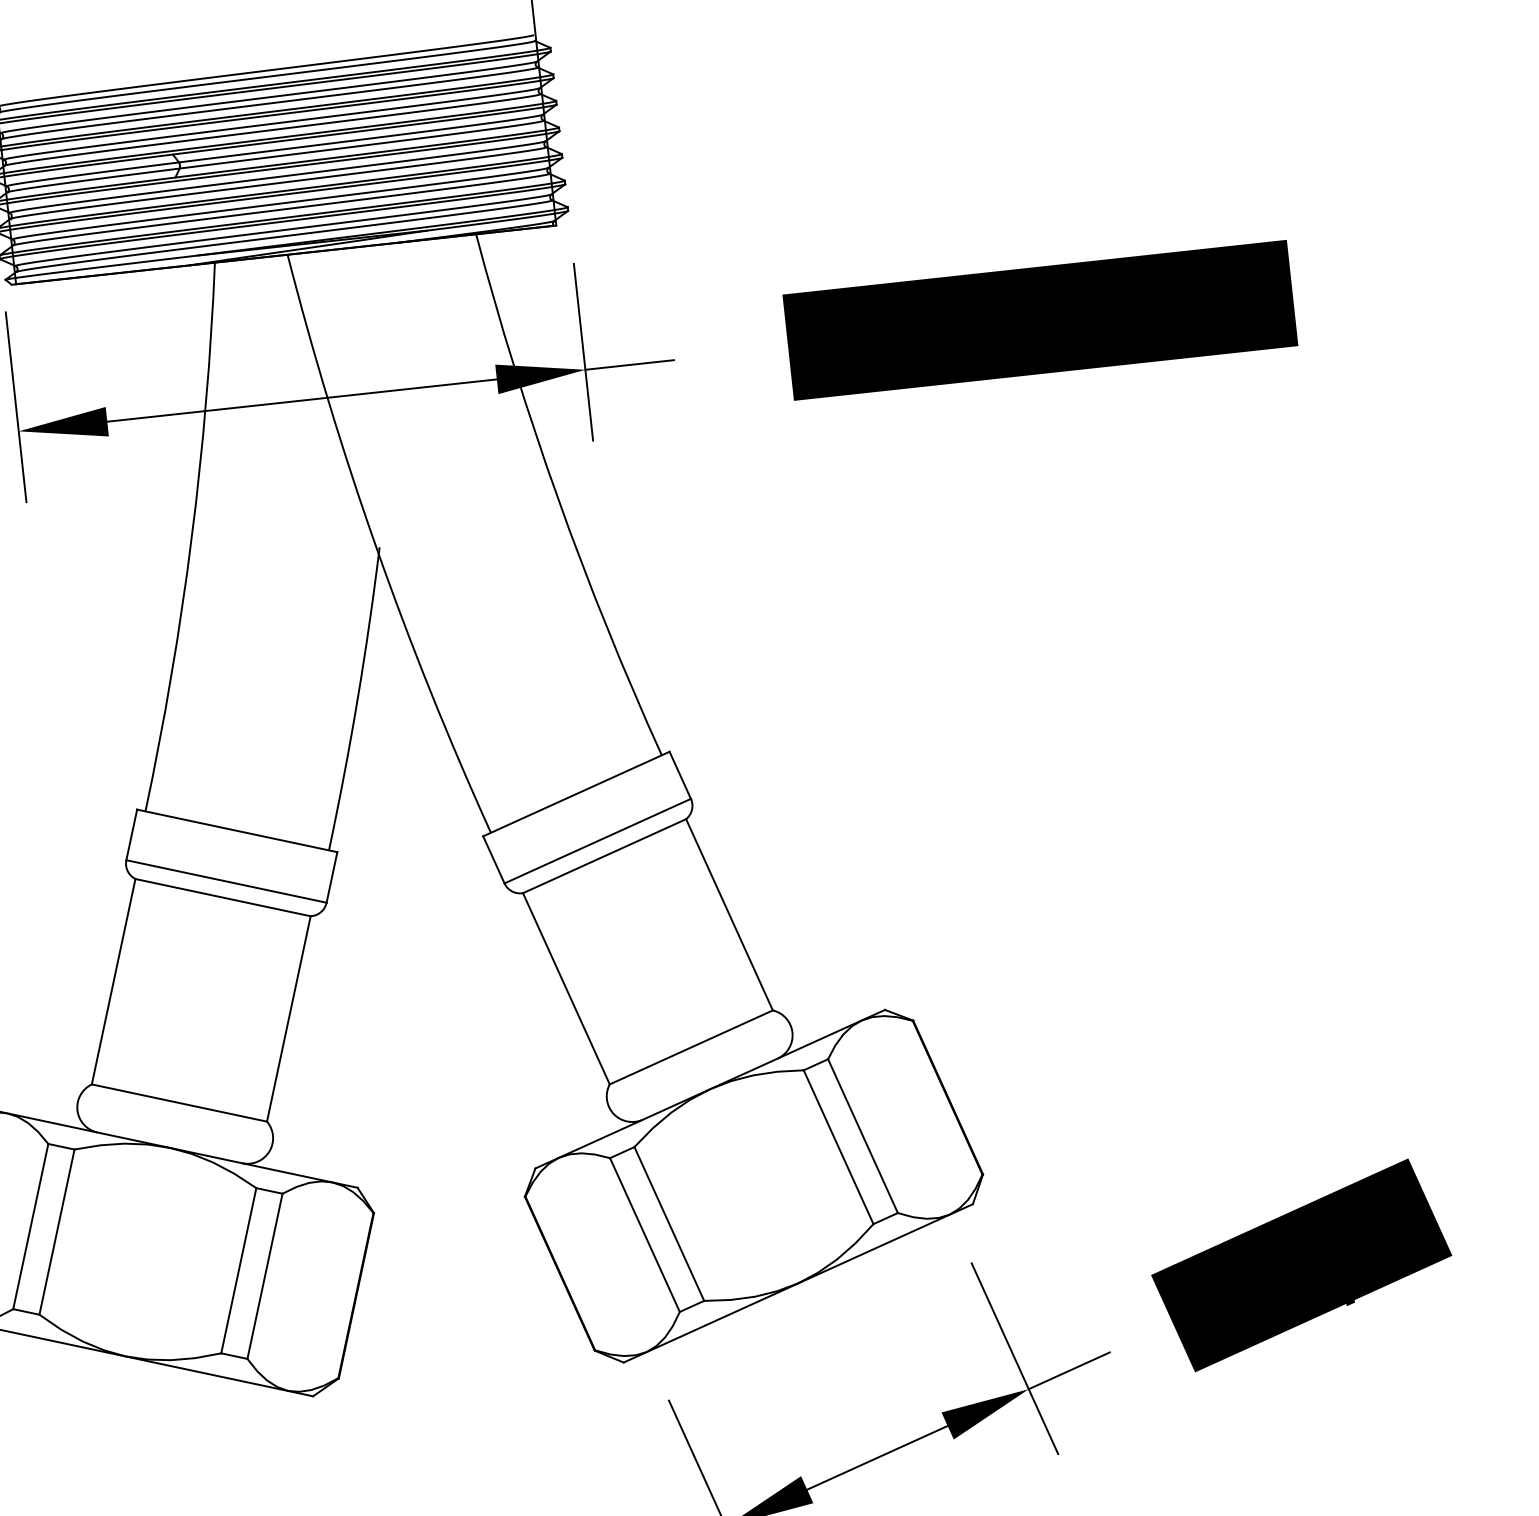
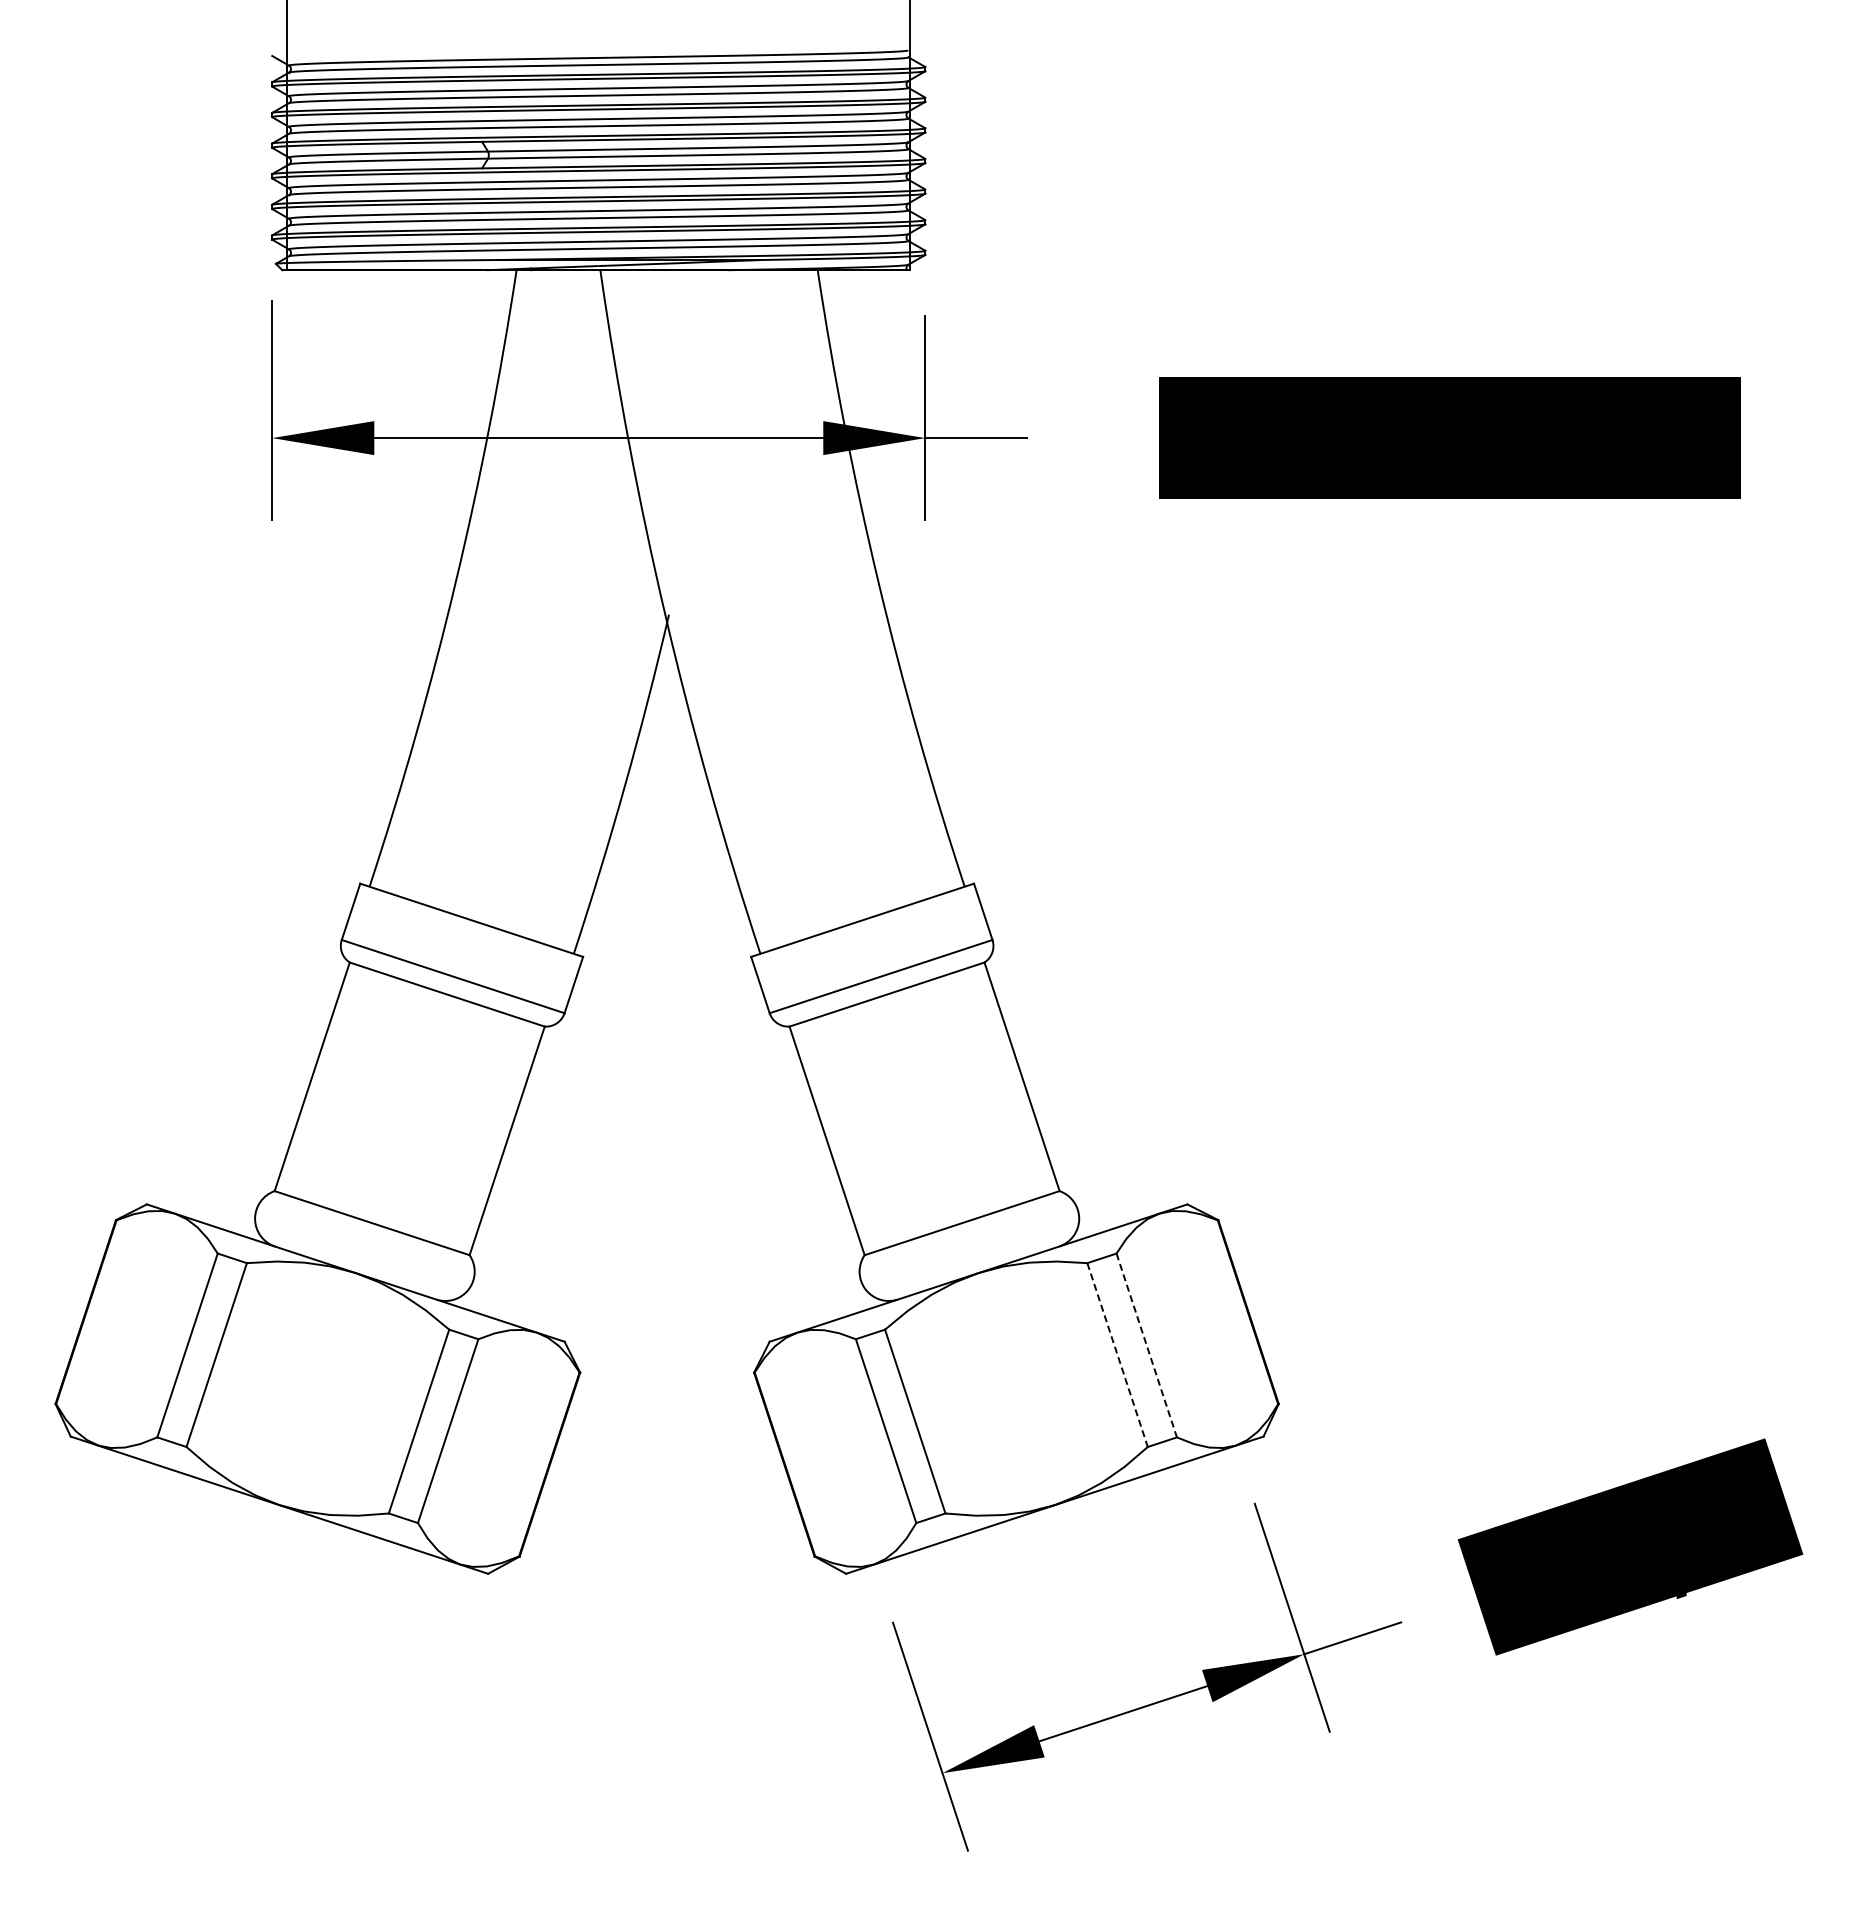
line: (862, 1136) -> (1146, 1345), solid -> dashed
line: (838, 1147) -> (1117, 1355), solid -> dashed

